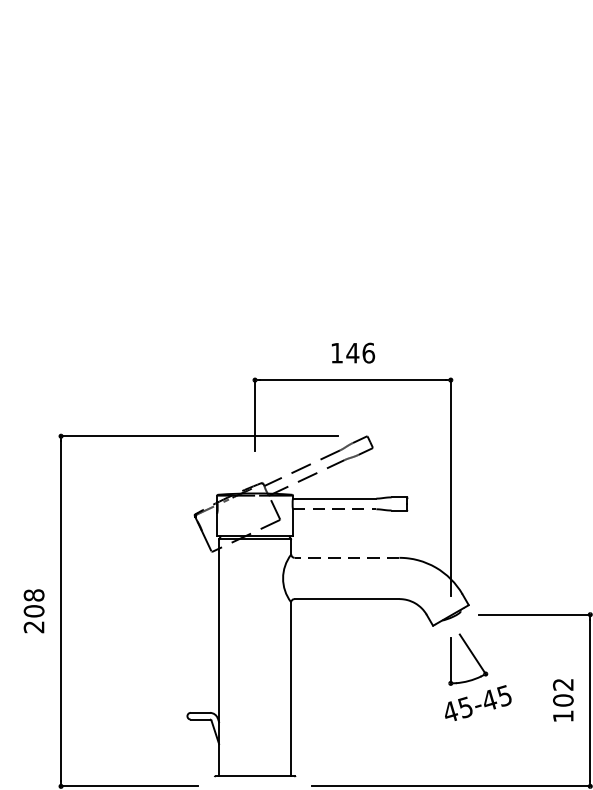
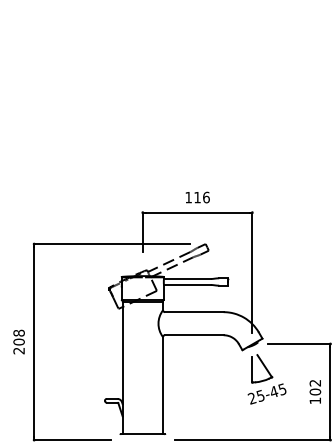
text: (352, 353) -> (197, 197), 146 -> 116
line: (334, 508) -> (187, 284), dashed -> solid
line: (345, 558) -> (193, 312), dashed -> solid
text: (449, 712) -> (251, 398), 45-45 -> 25-45

